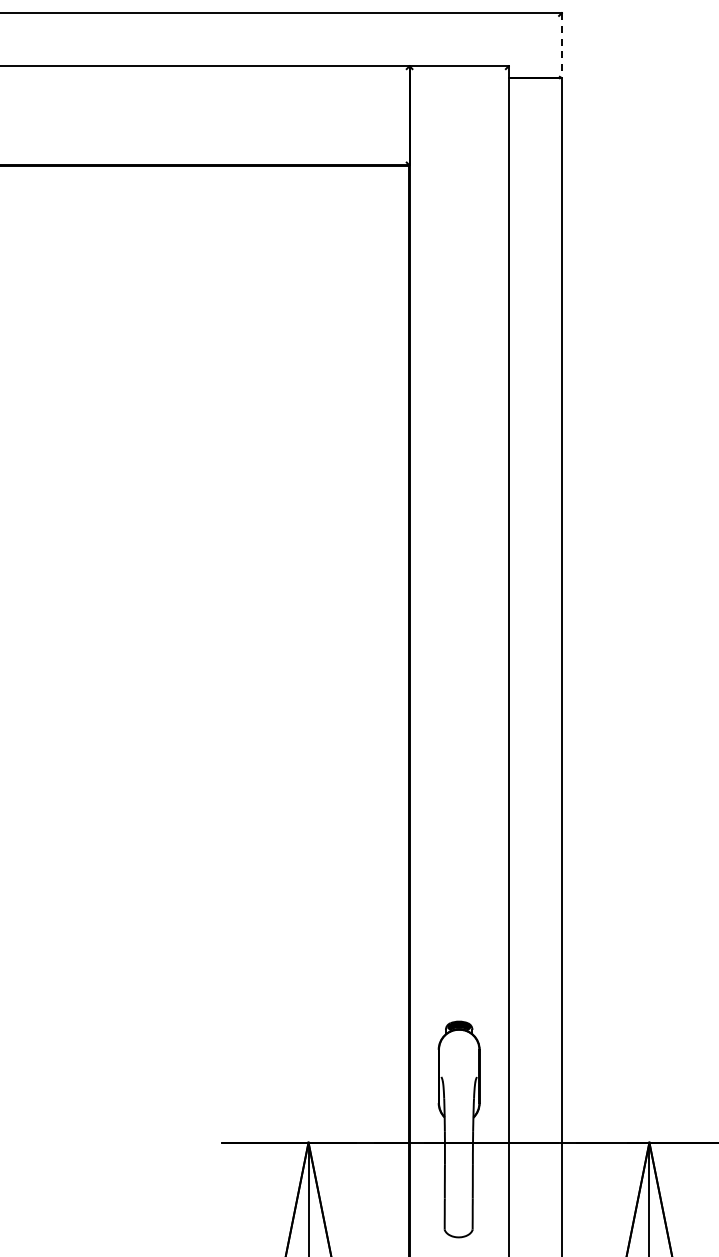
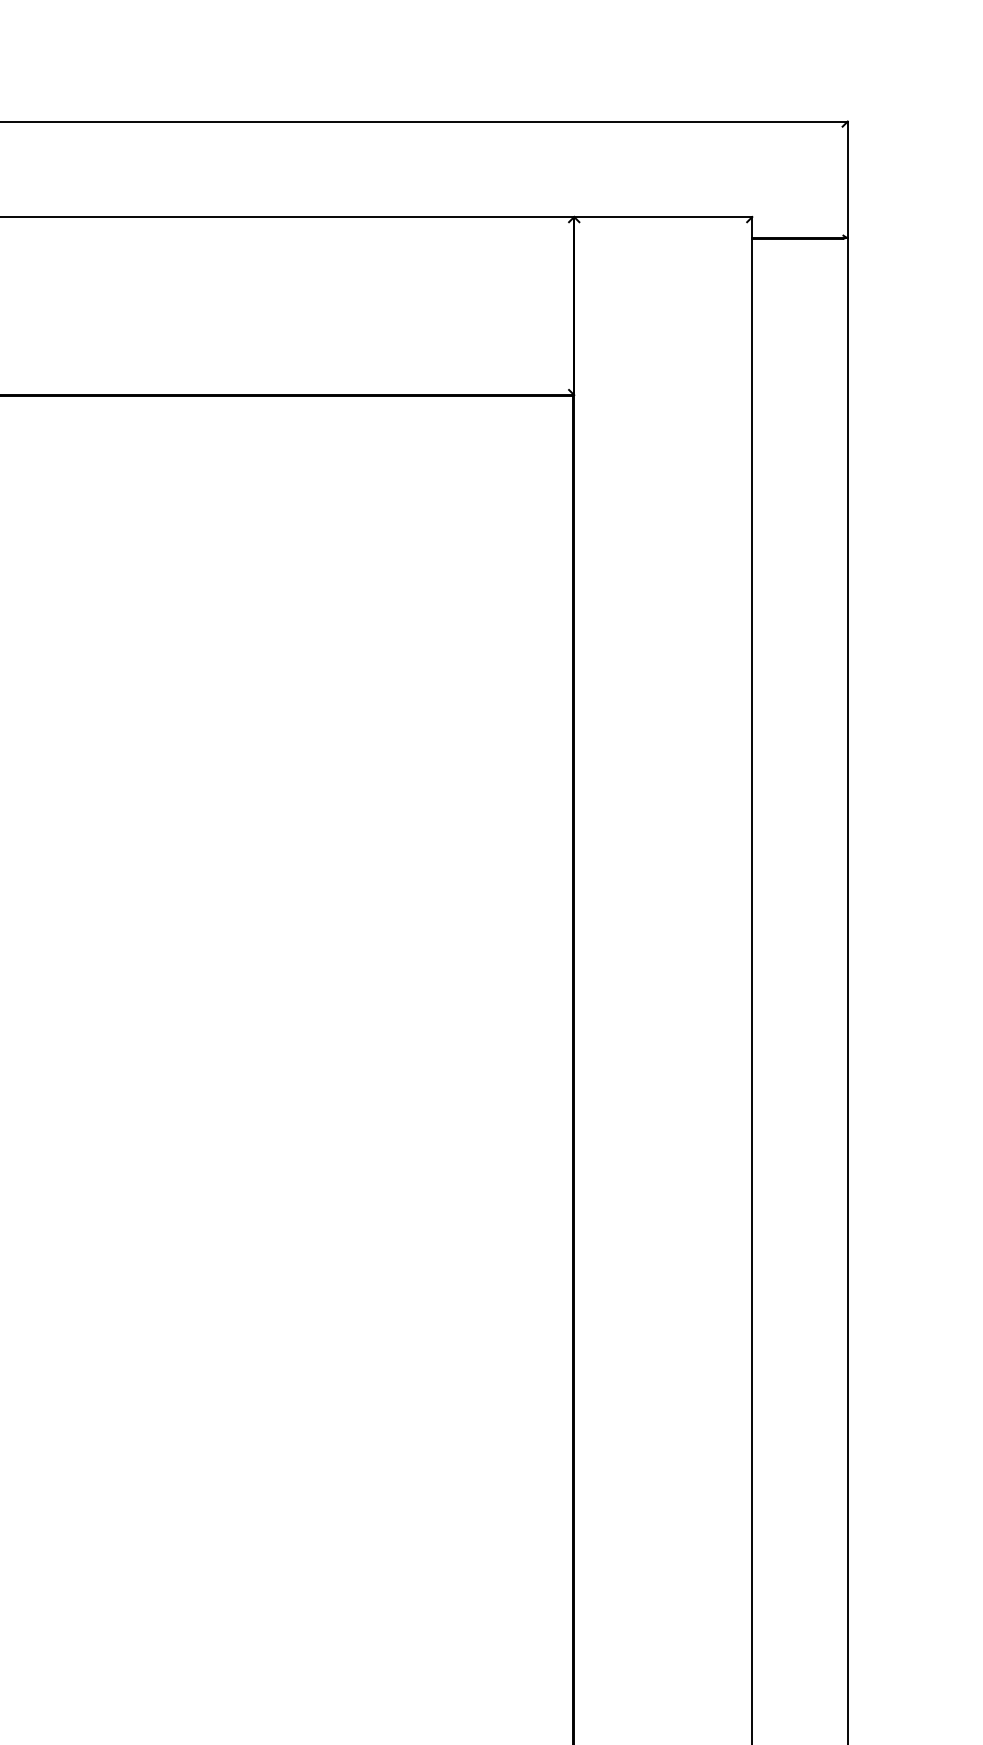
line: (561, 45) -> (847, 179), dashed -> solid

